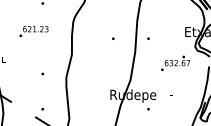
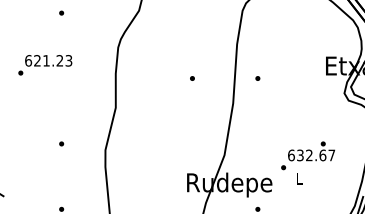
text: (175, 62) -> (307, 154), moved

